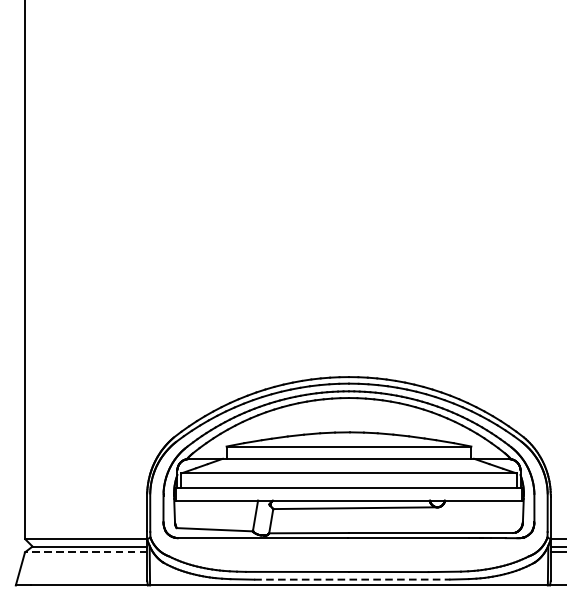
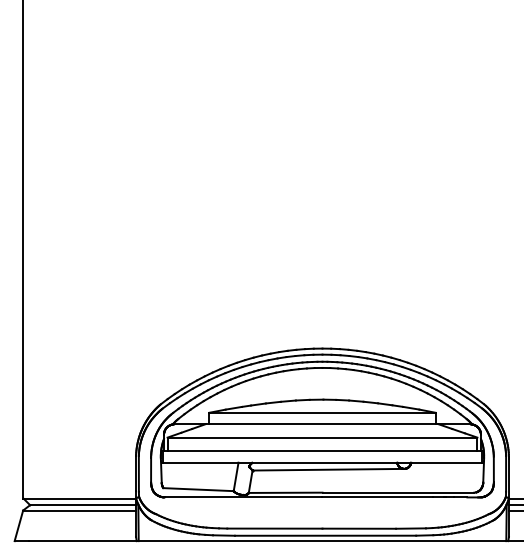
line: (85, 552) -> (79, 510), dashed -> solid
line: (352, 579) -> (325, 535), dashed -> solid

